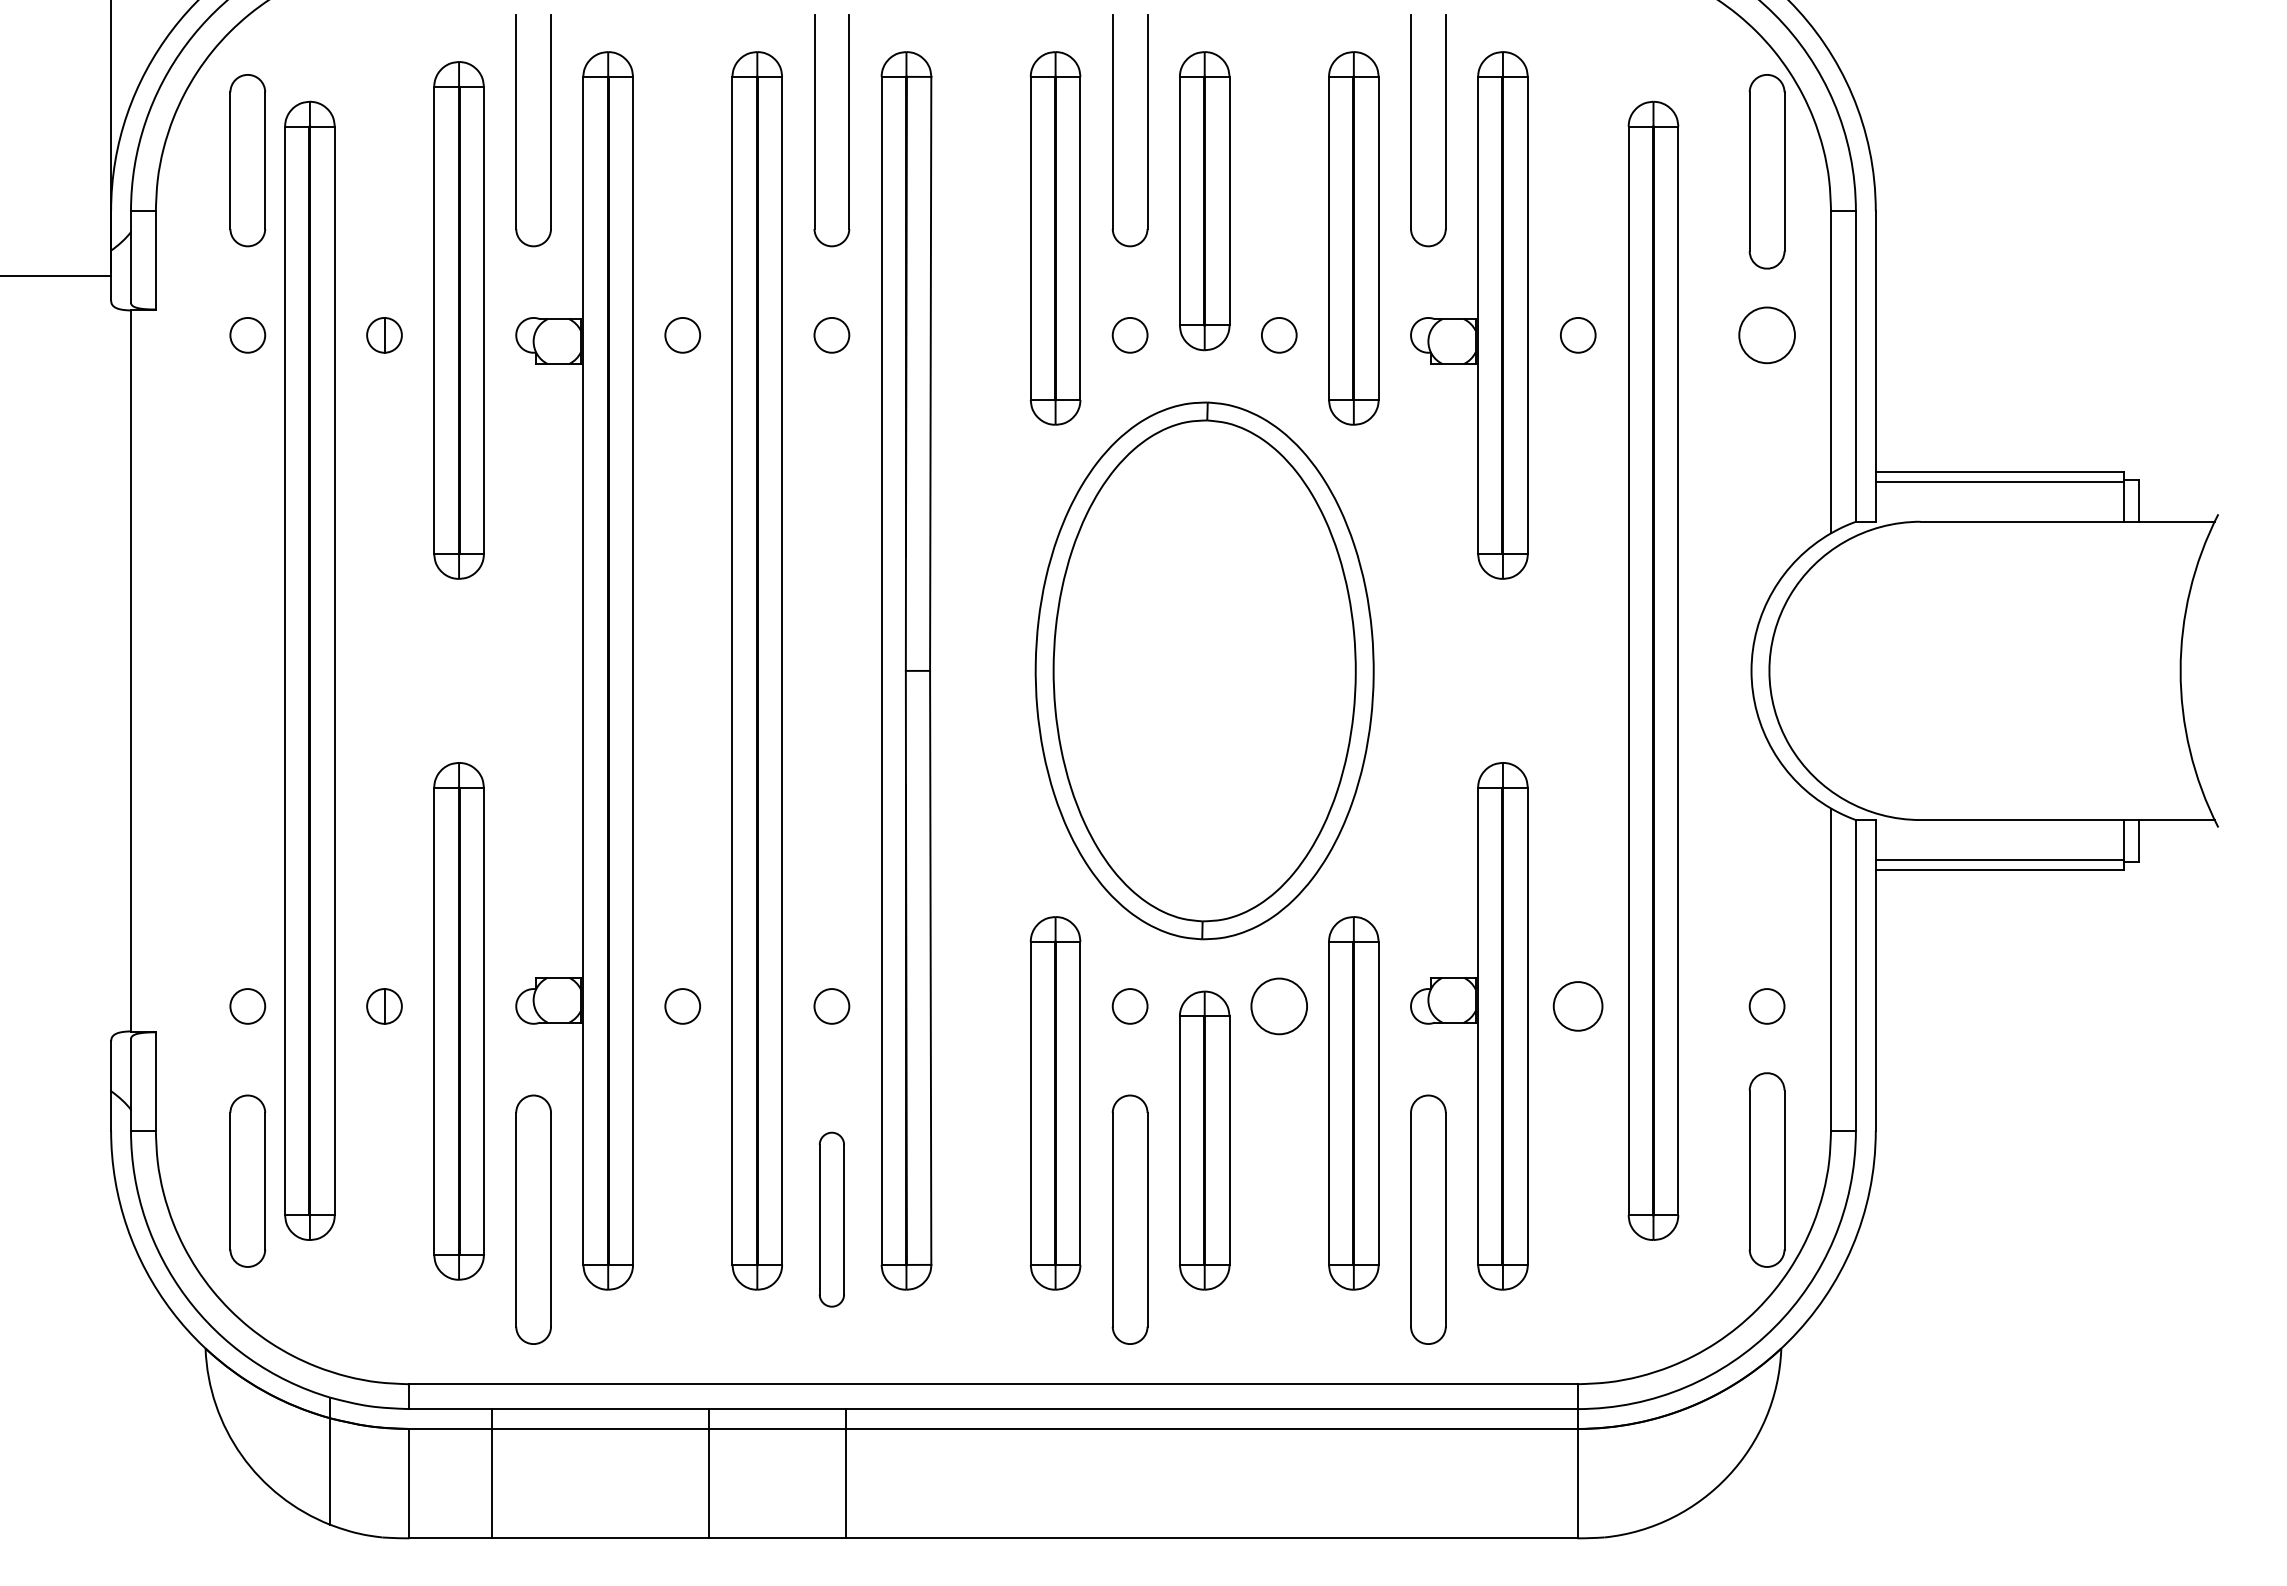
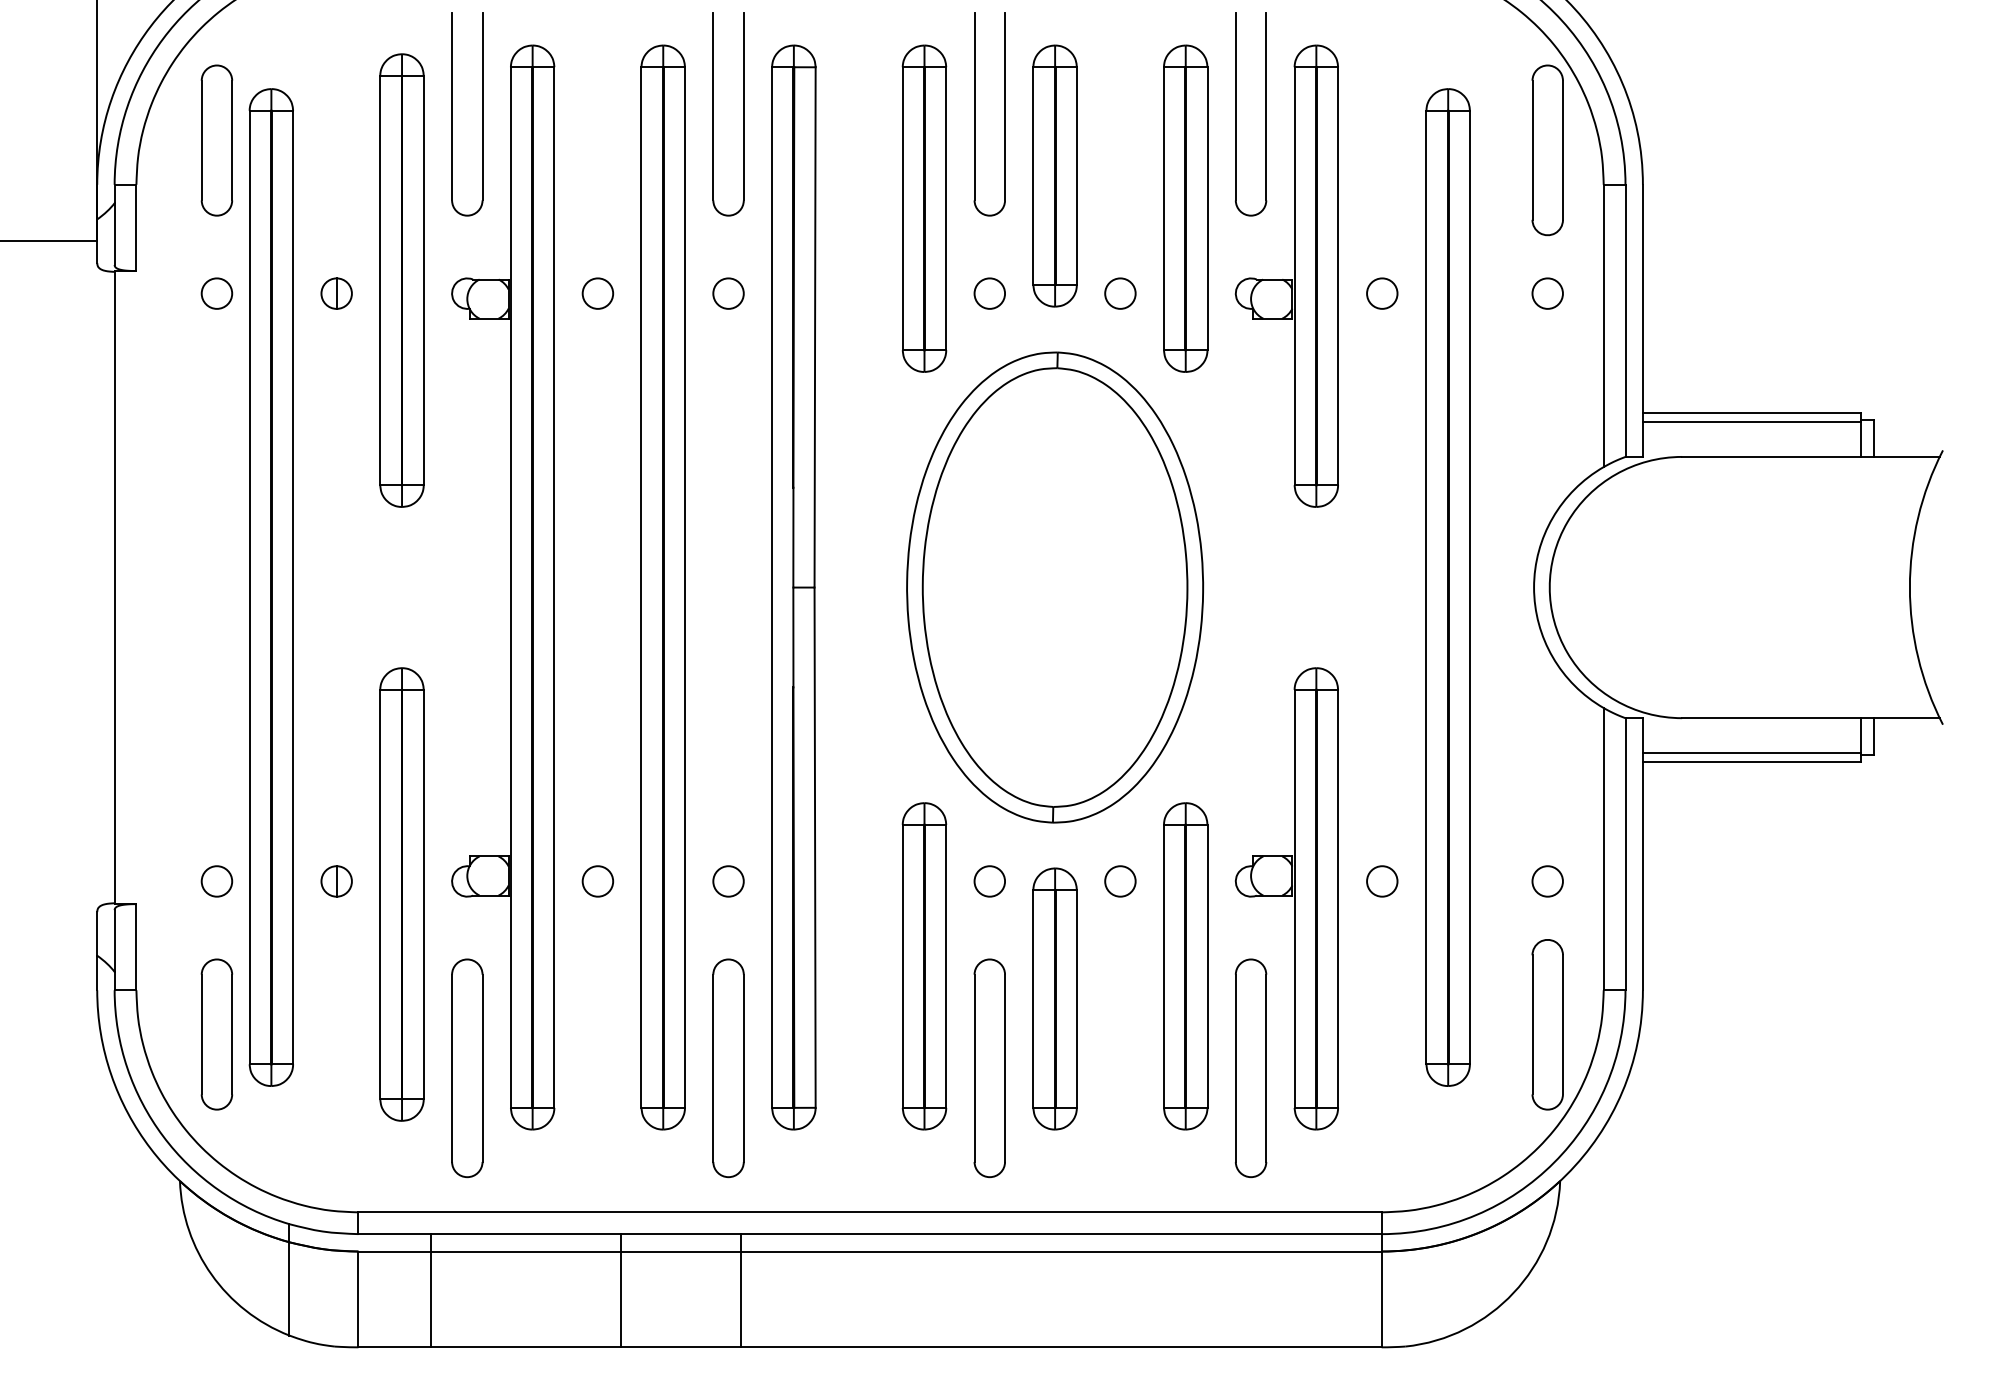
circle: (1766, 334) -> (1547, 292), size x0.62
circle: (1278, 1006) -> (1119, 881), size x0.62
circle: (1578, 1006) -> (1382, 881), size x0.71
part: (831, 1219) -> (728, 1068), size x1.43

